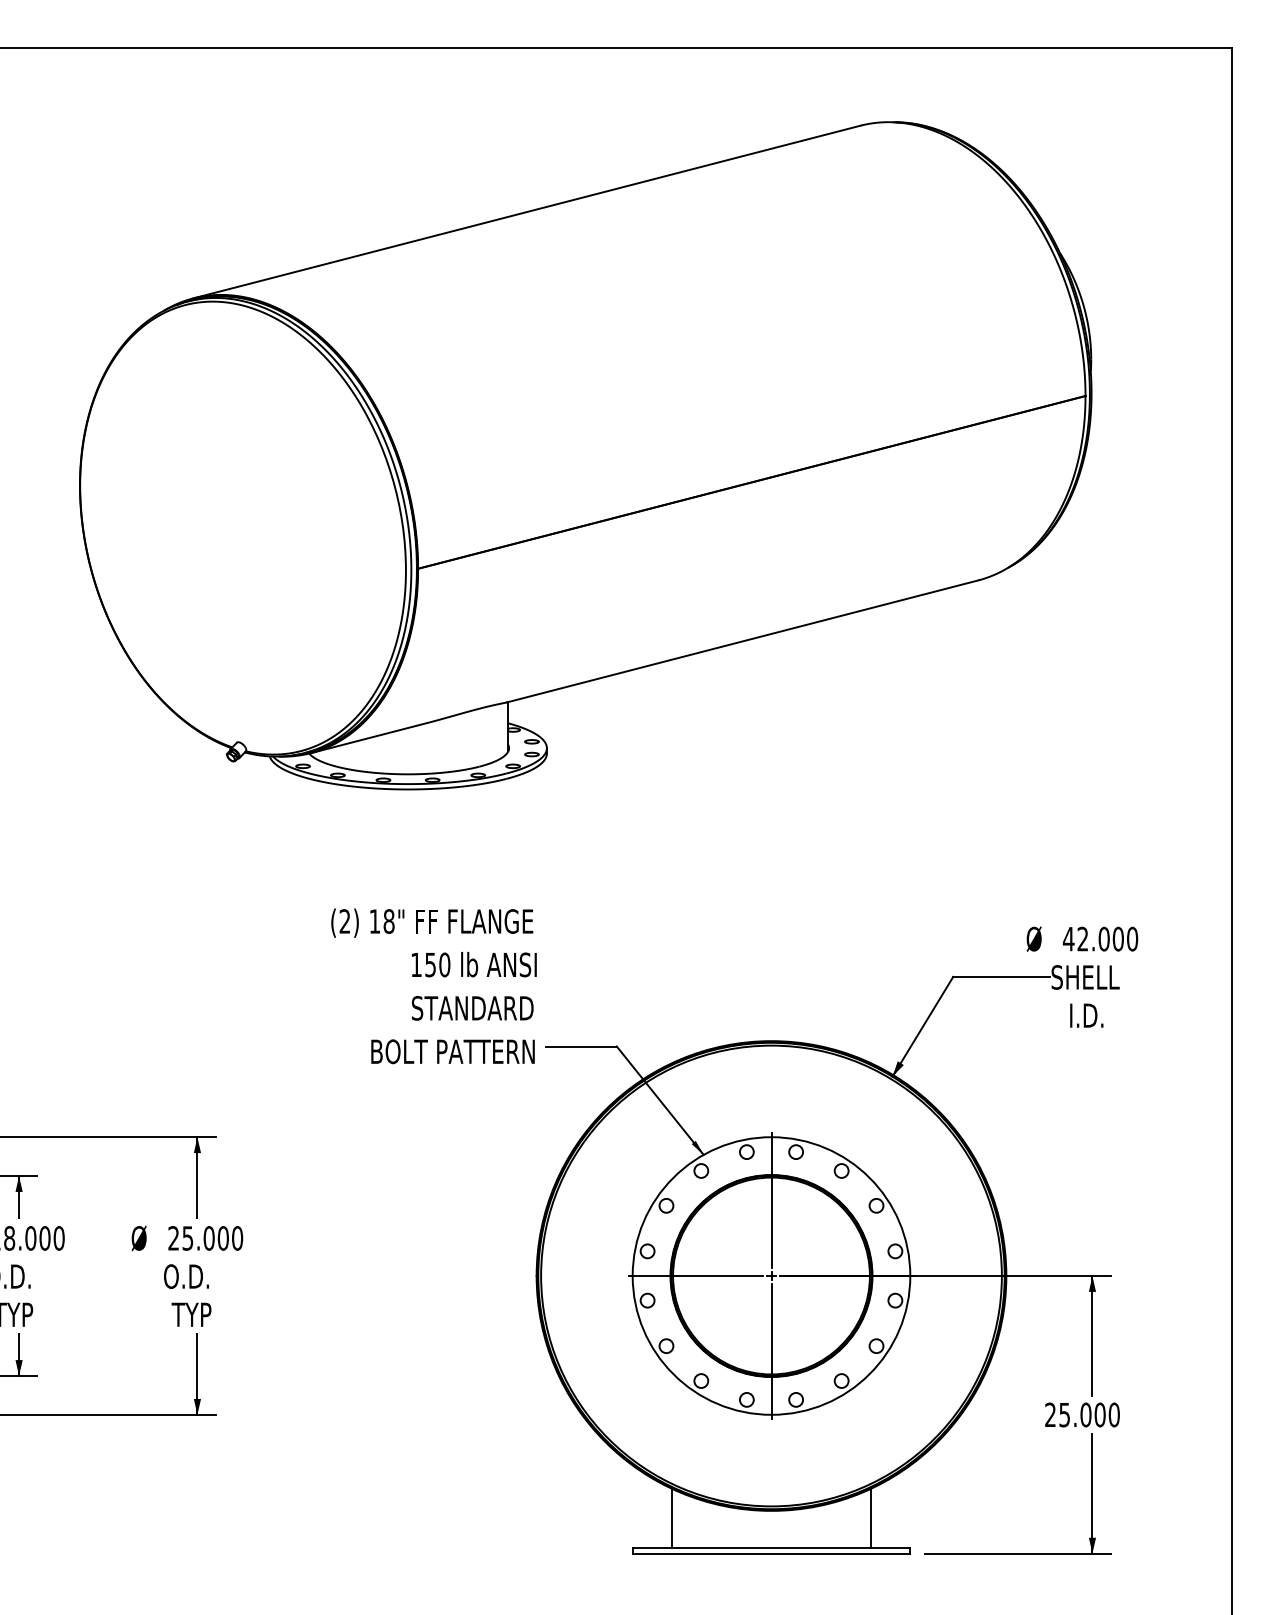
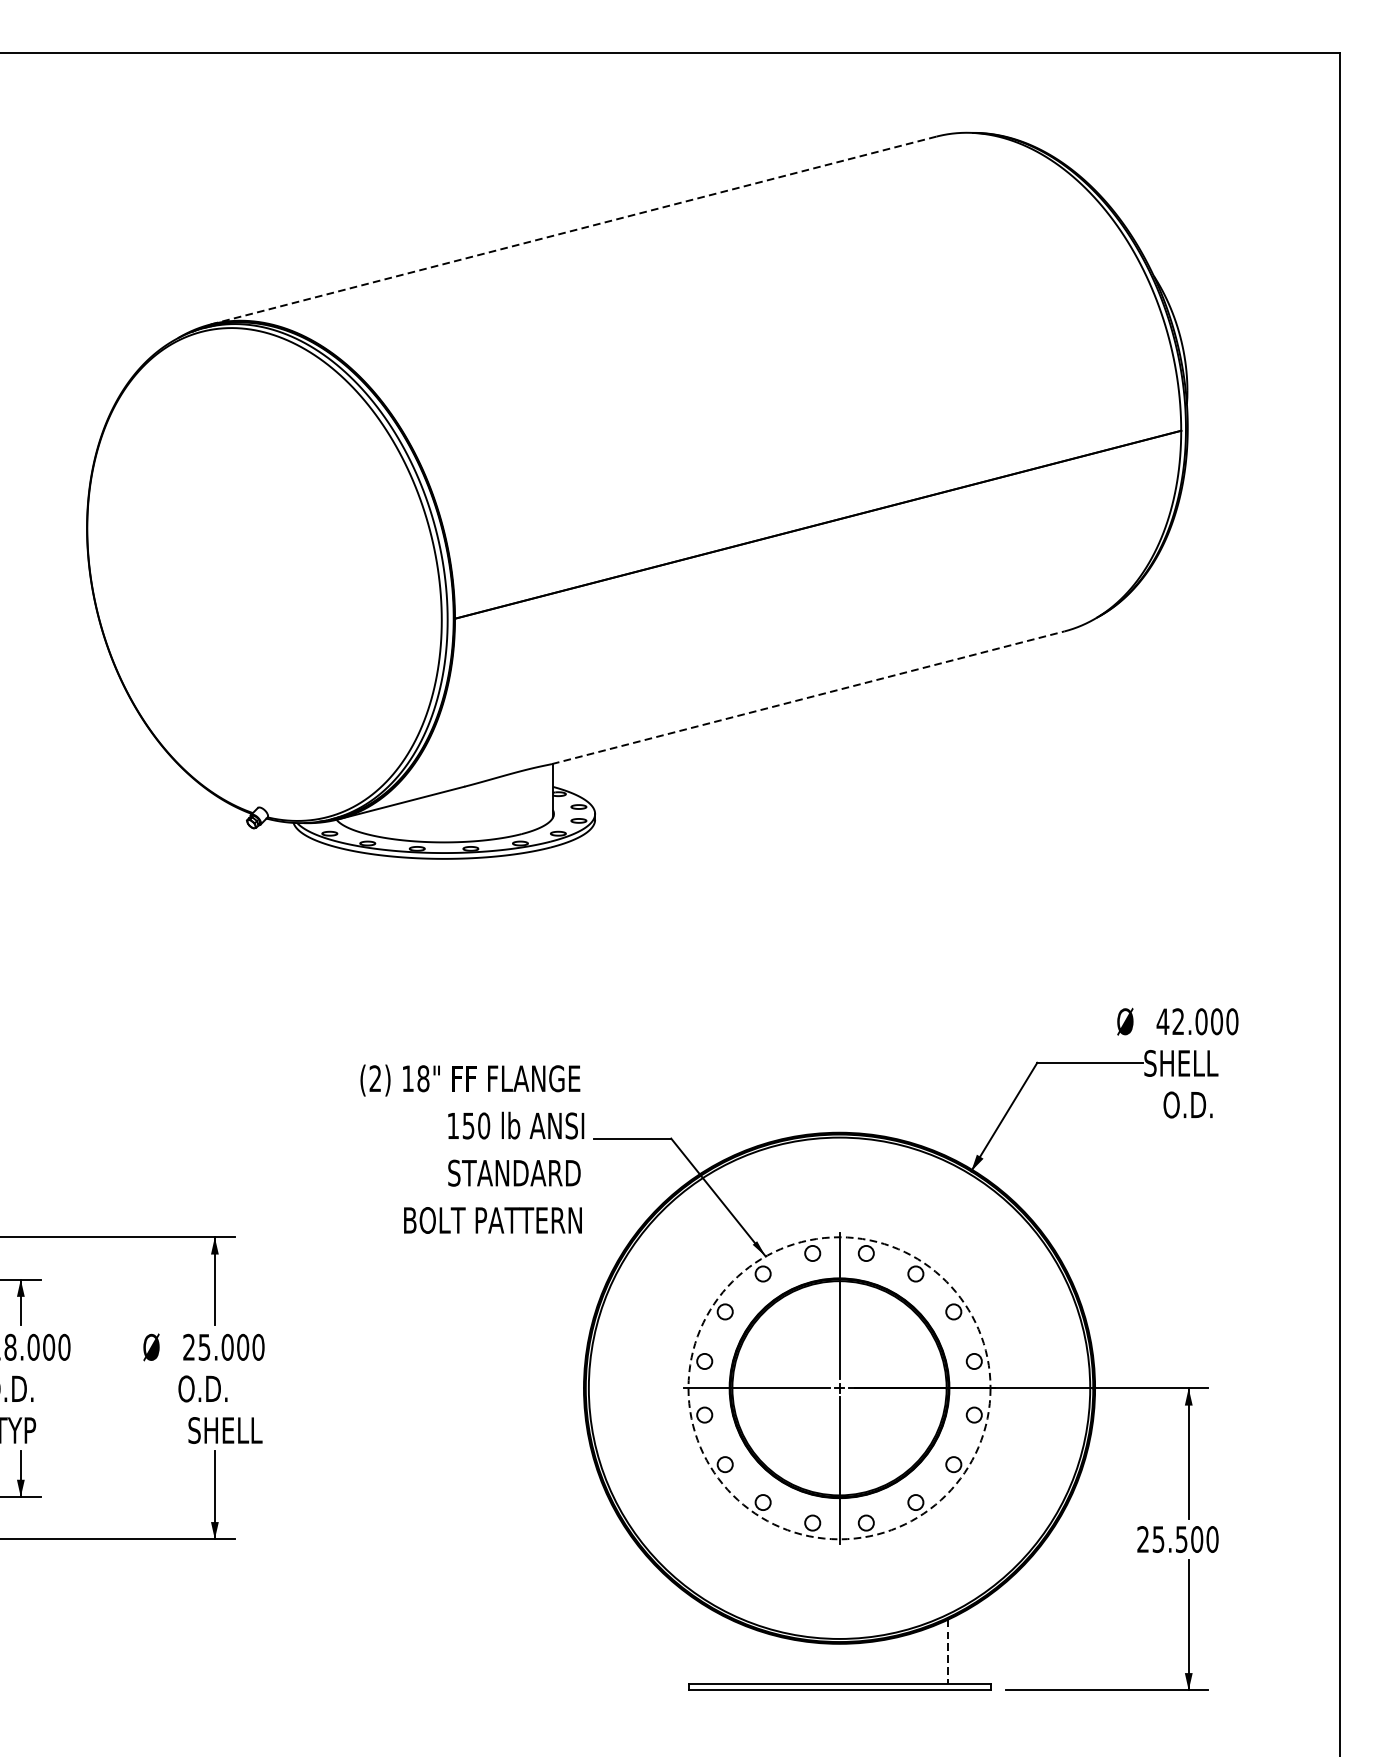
line: (526, 212) -> (572, 231), solid -> dashed
line: (743, 641) -> (809, 697), solid -> dashed
text: (433, 986) -> (471, 1149), moved
text: (1091, 1015) -> (1187, 1104), I.D. -> O.D.
circle: (771, 1275) -> (839, 1387), solid -> dashed
text: (206, 1314) -> (224, 1430), TYP -> SHELL
text: (1085, 1414) -> (1181, 1538), 25.000 -> 25.500
line: (671, 1518) -> (730, 1652), removed
line: (871, 1518) -> (948, 1652), solid -> dashed

